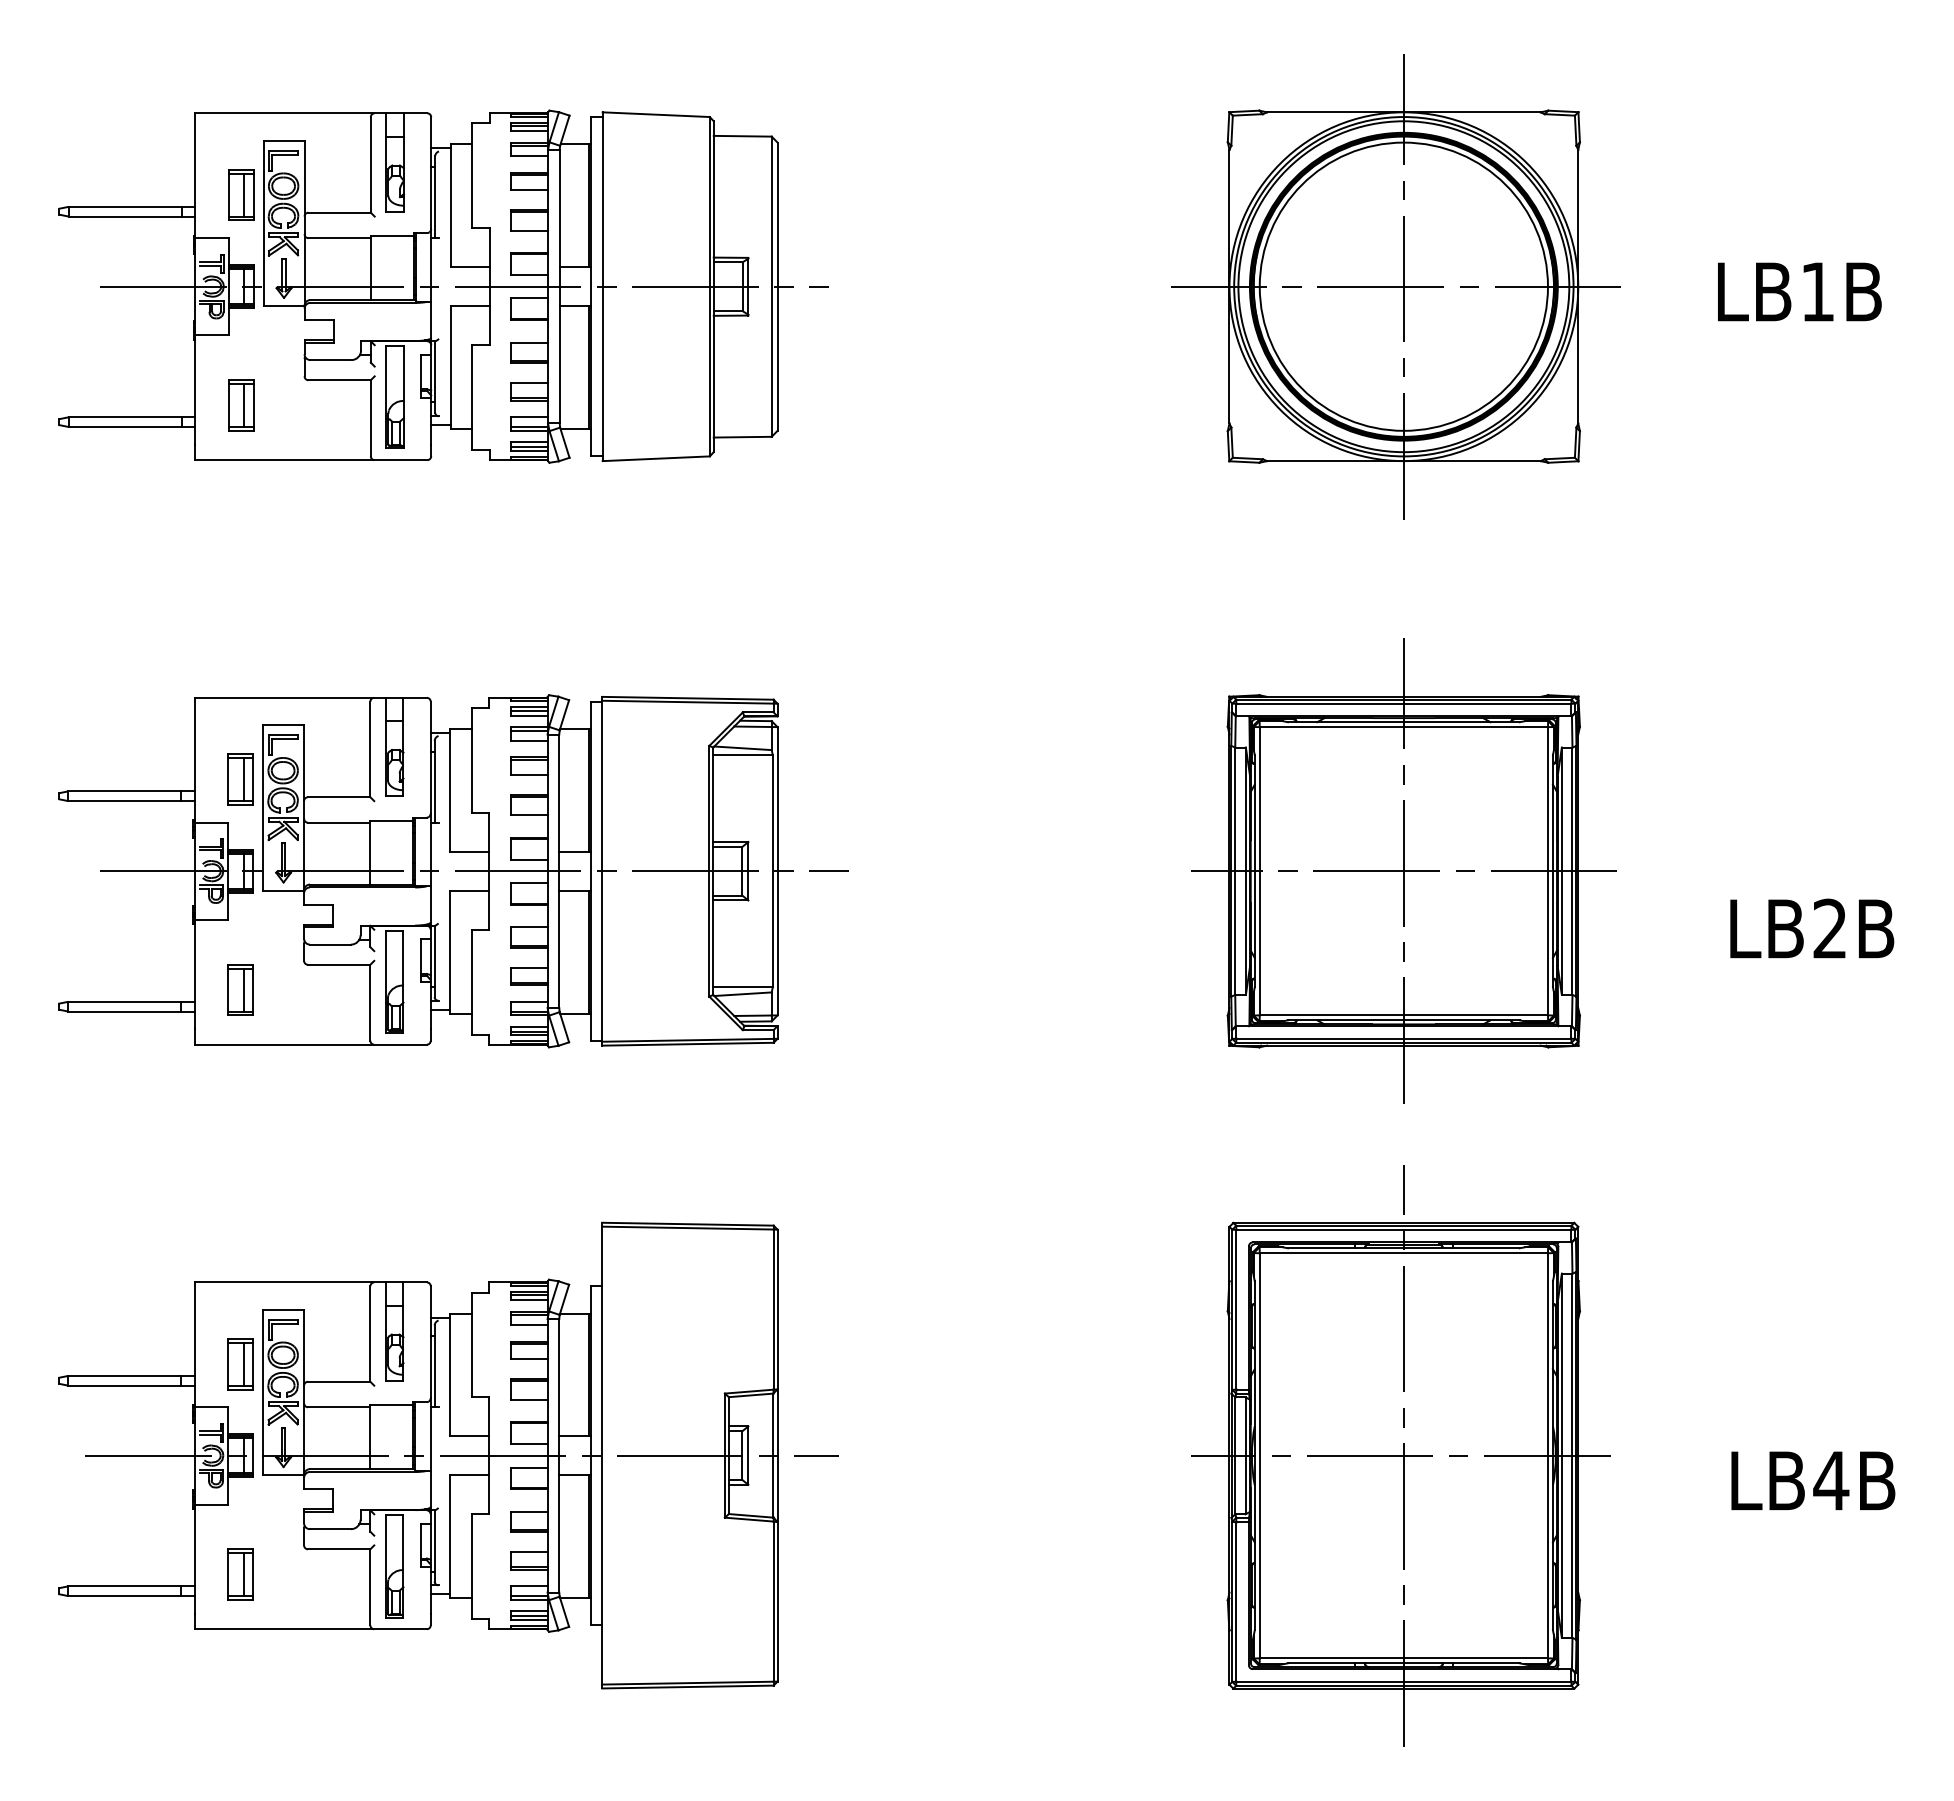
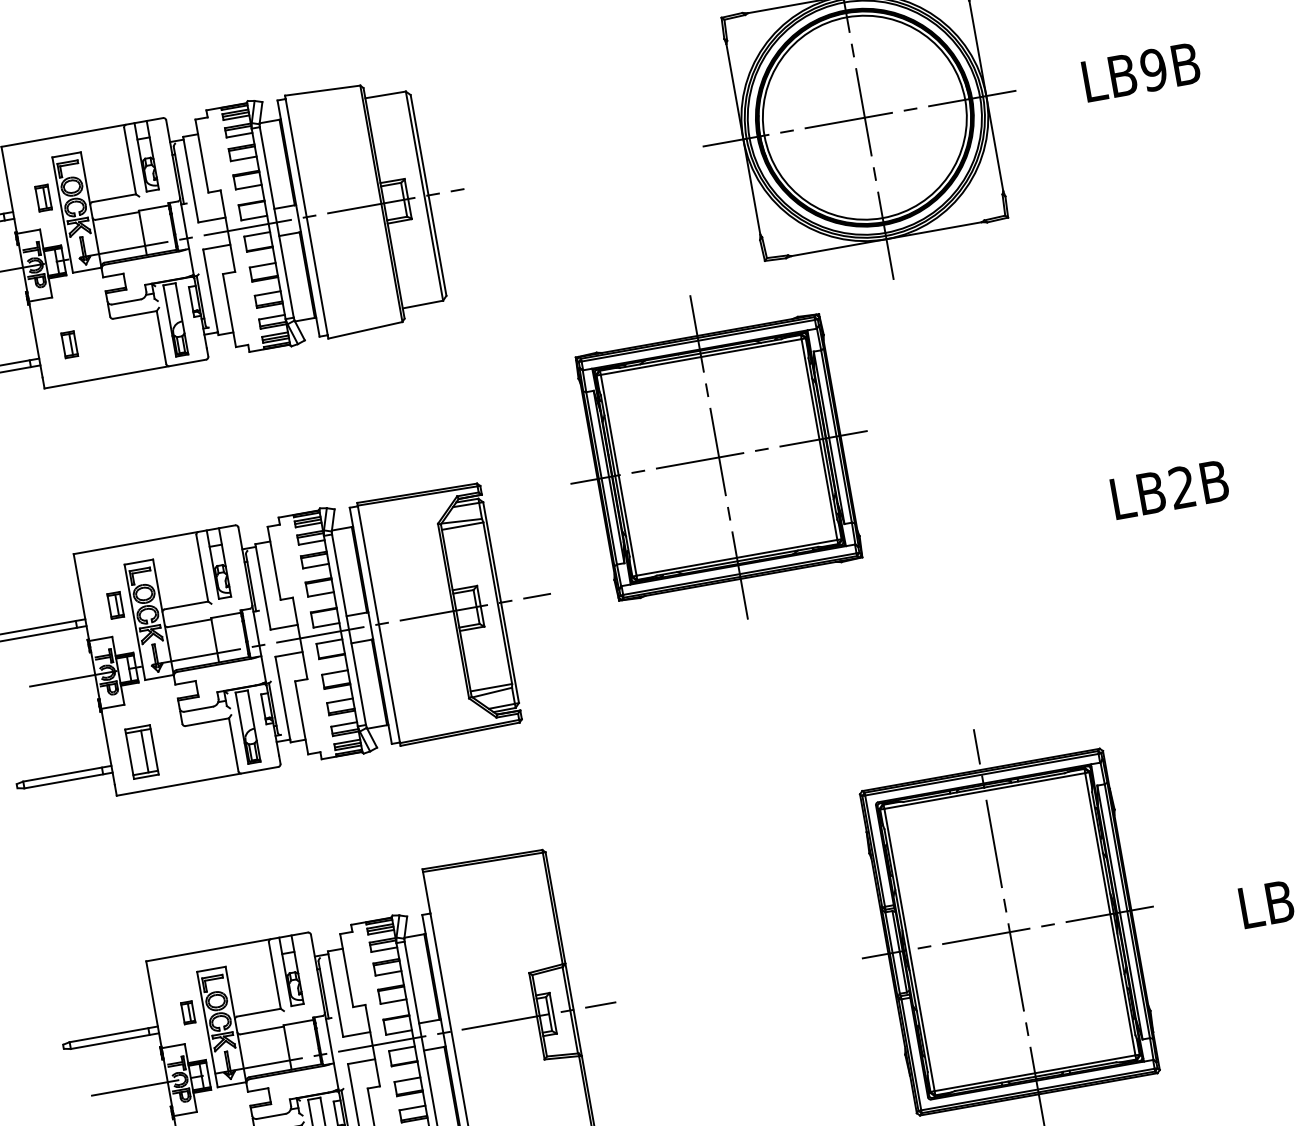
part: (241, 194) -> (43, 197), size x0.7
text: (1817, 291) -> (1153, 69), LB1B -> LB9B
part: (241, 405) -> (69, 344), size x0.7
part: (240, 779) -> (115, 605), size x0.7
part: (1403, 870) -> (718, 456), moved
text: (1812, 928) -> (1170, 489), moved
part: (240, 989) -> (141, 751), size x1.4
part: (240, 1364) -> (188, 1012), size x0.6

